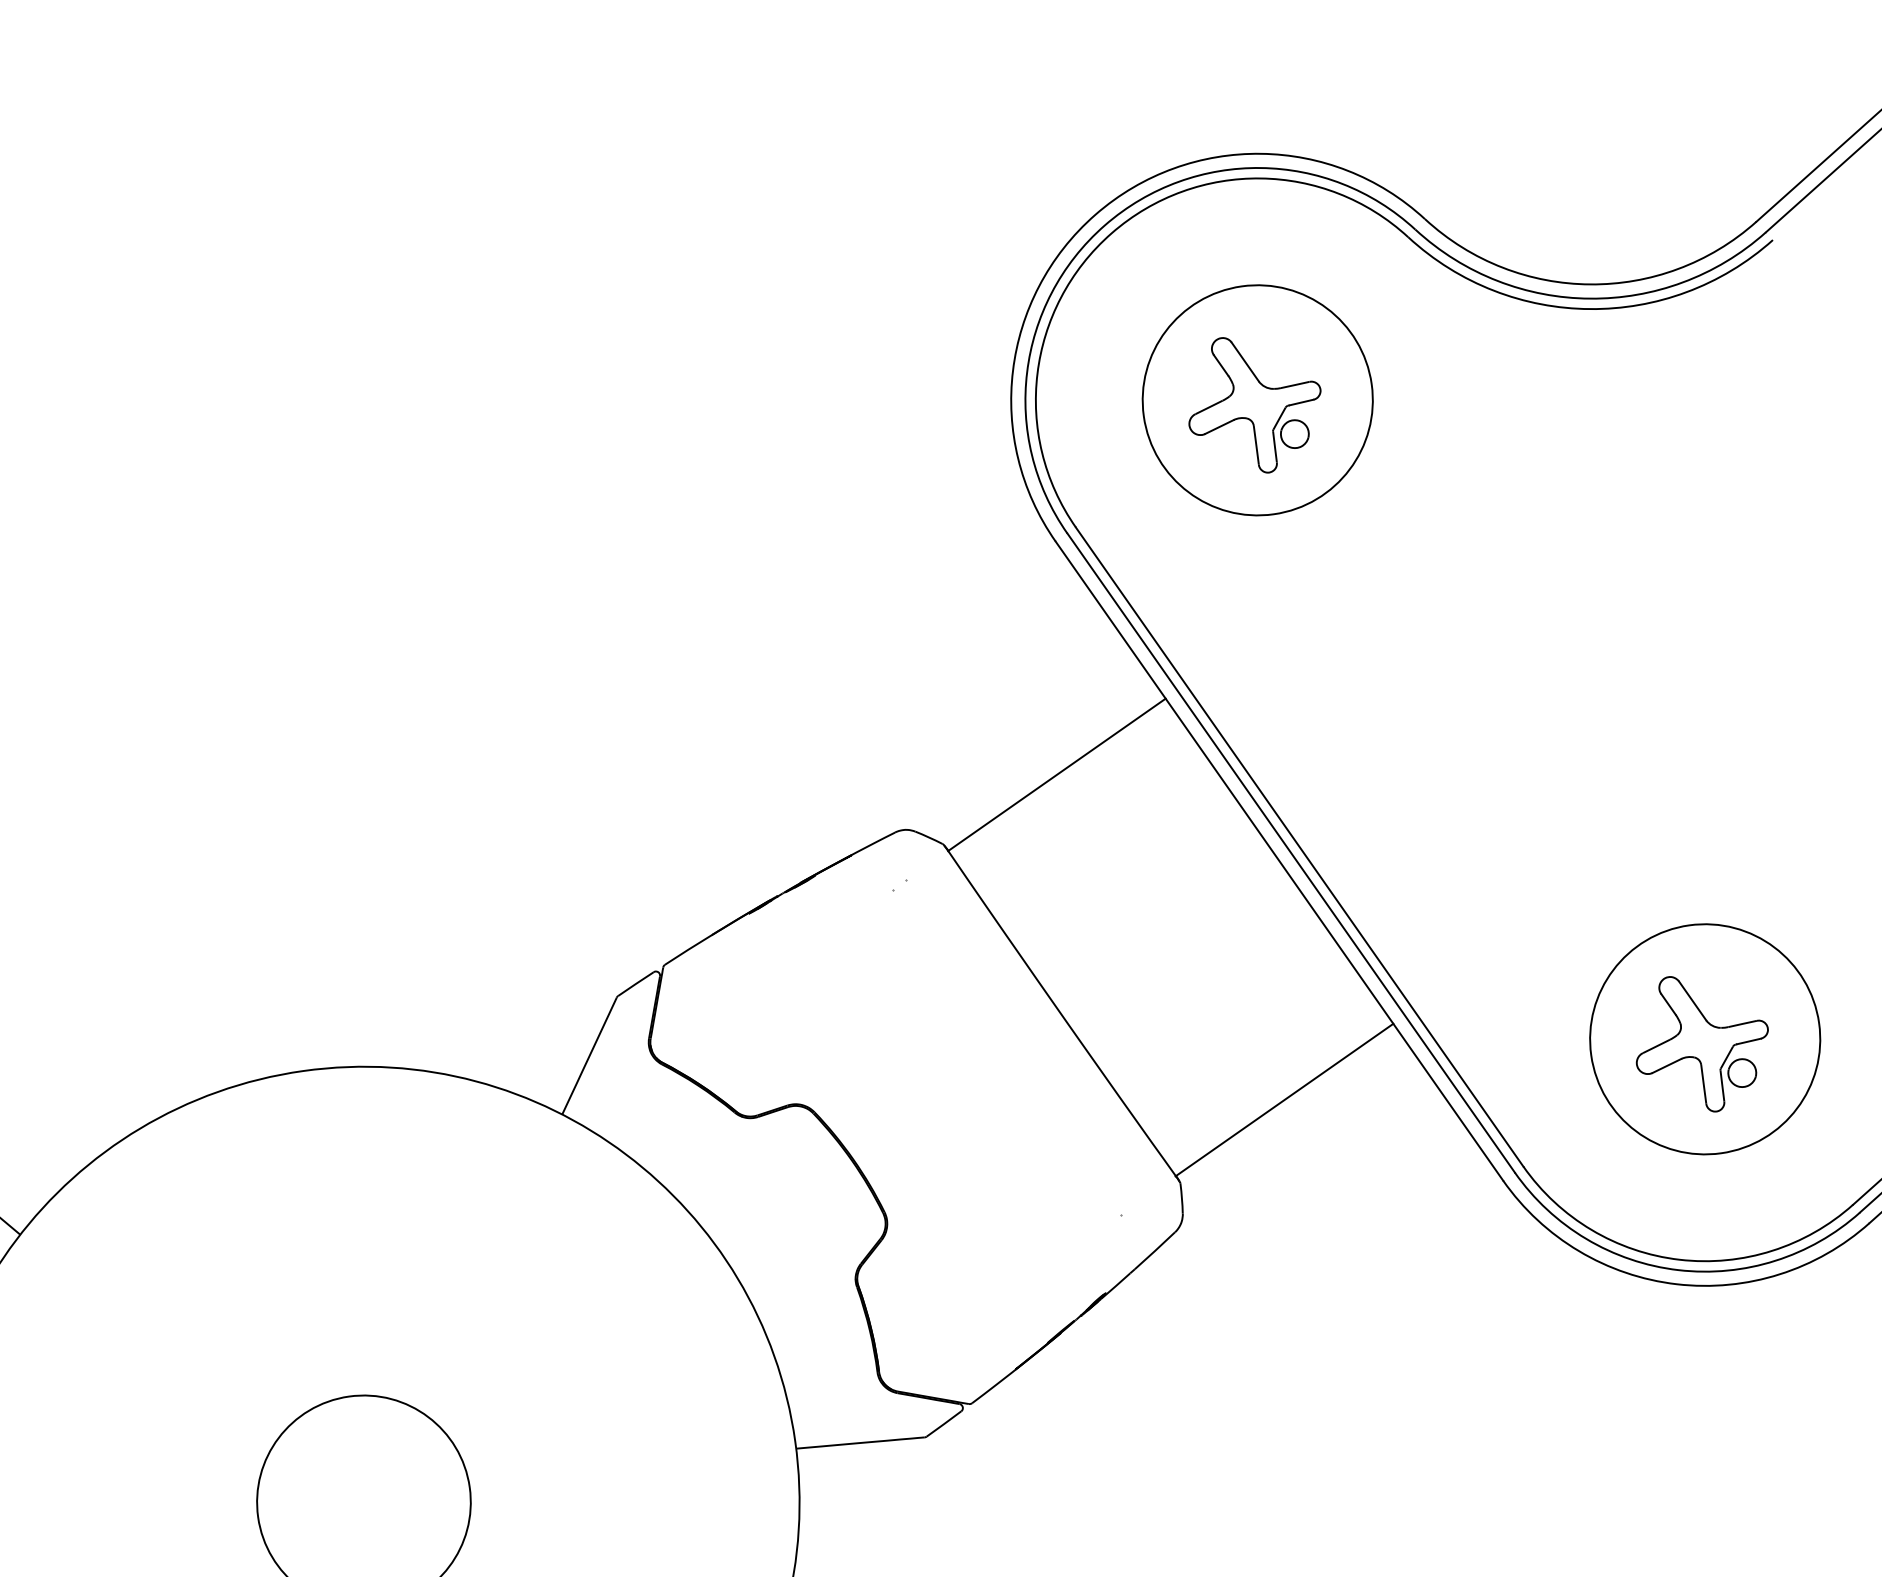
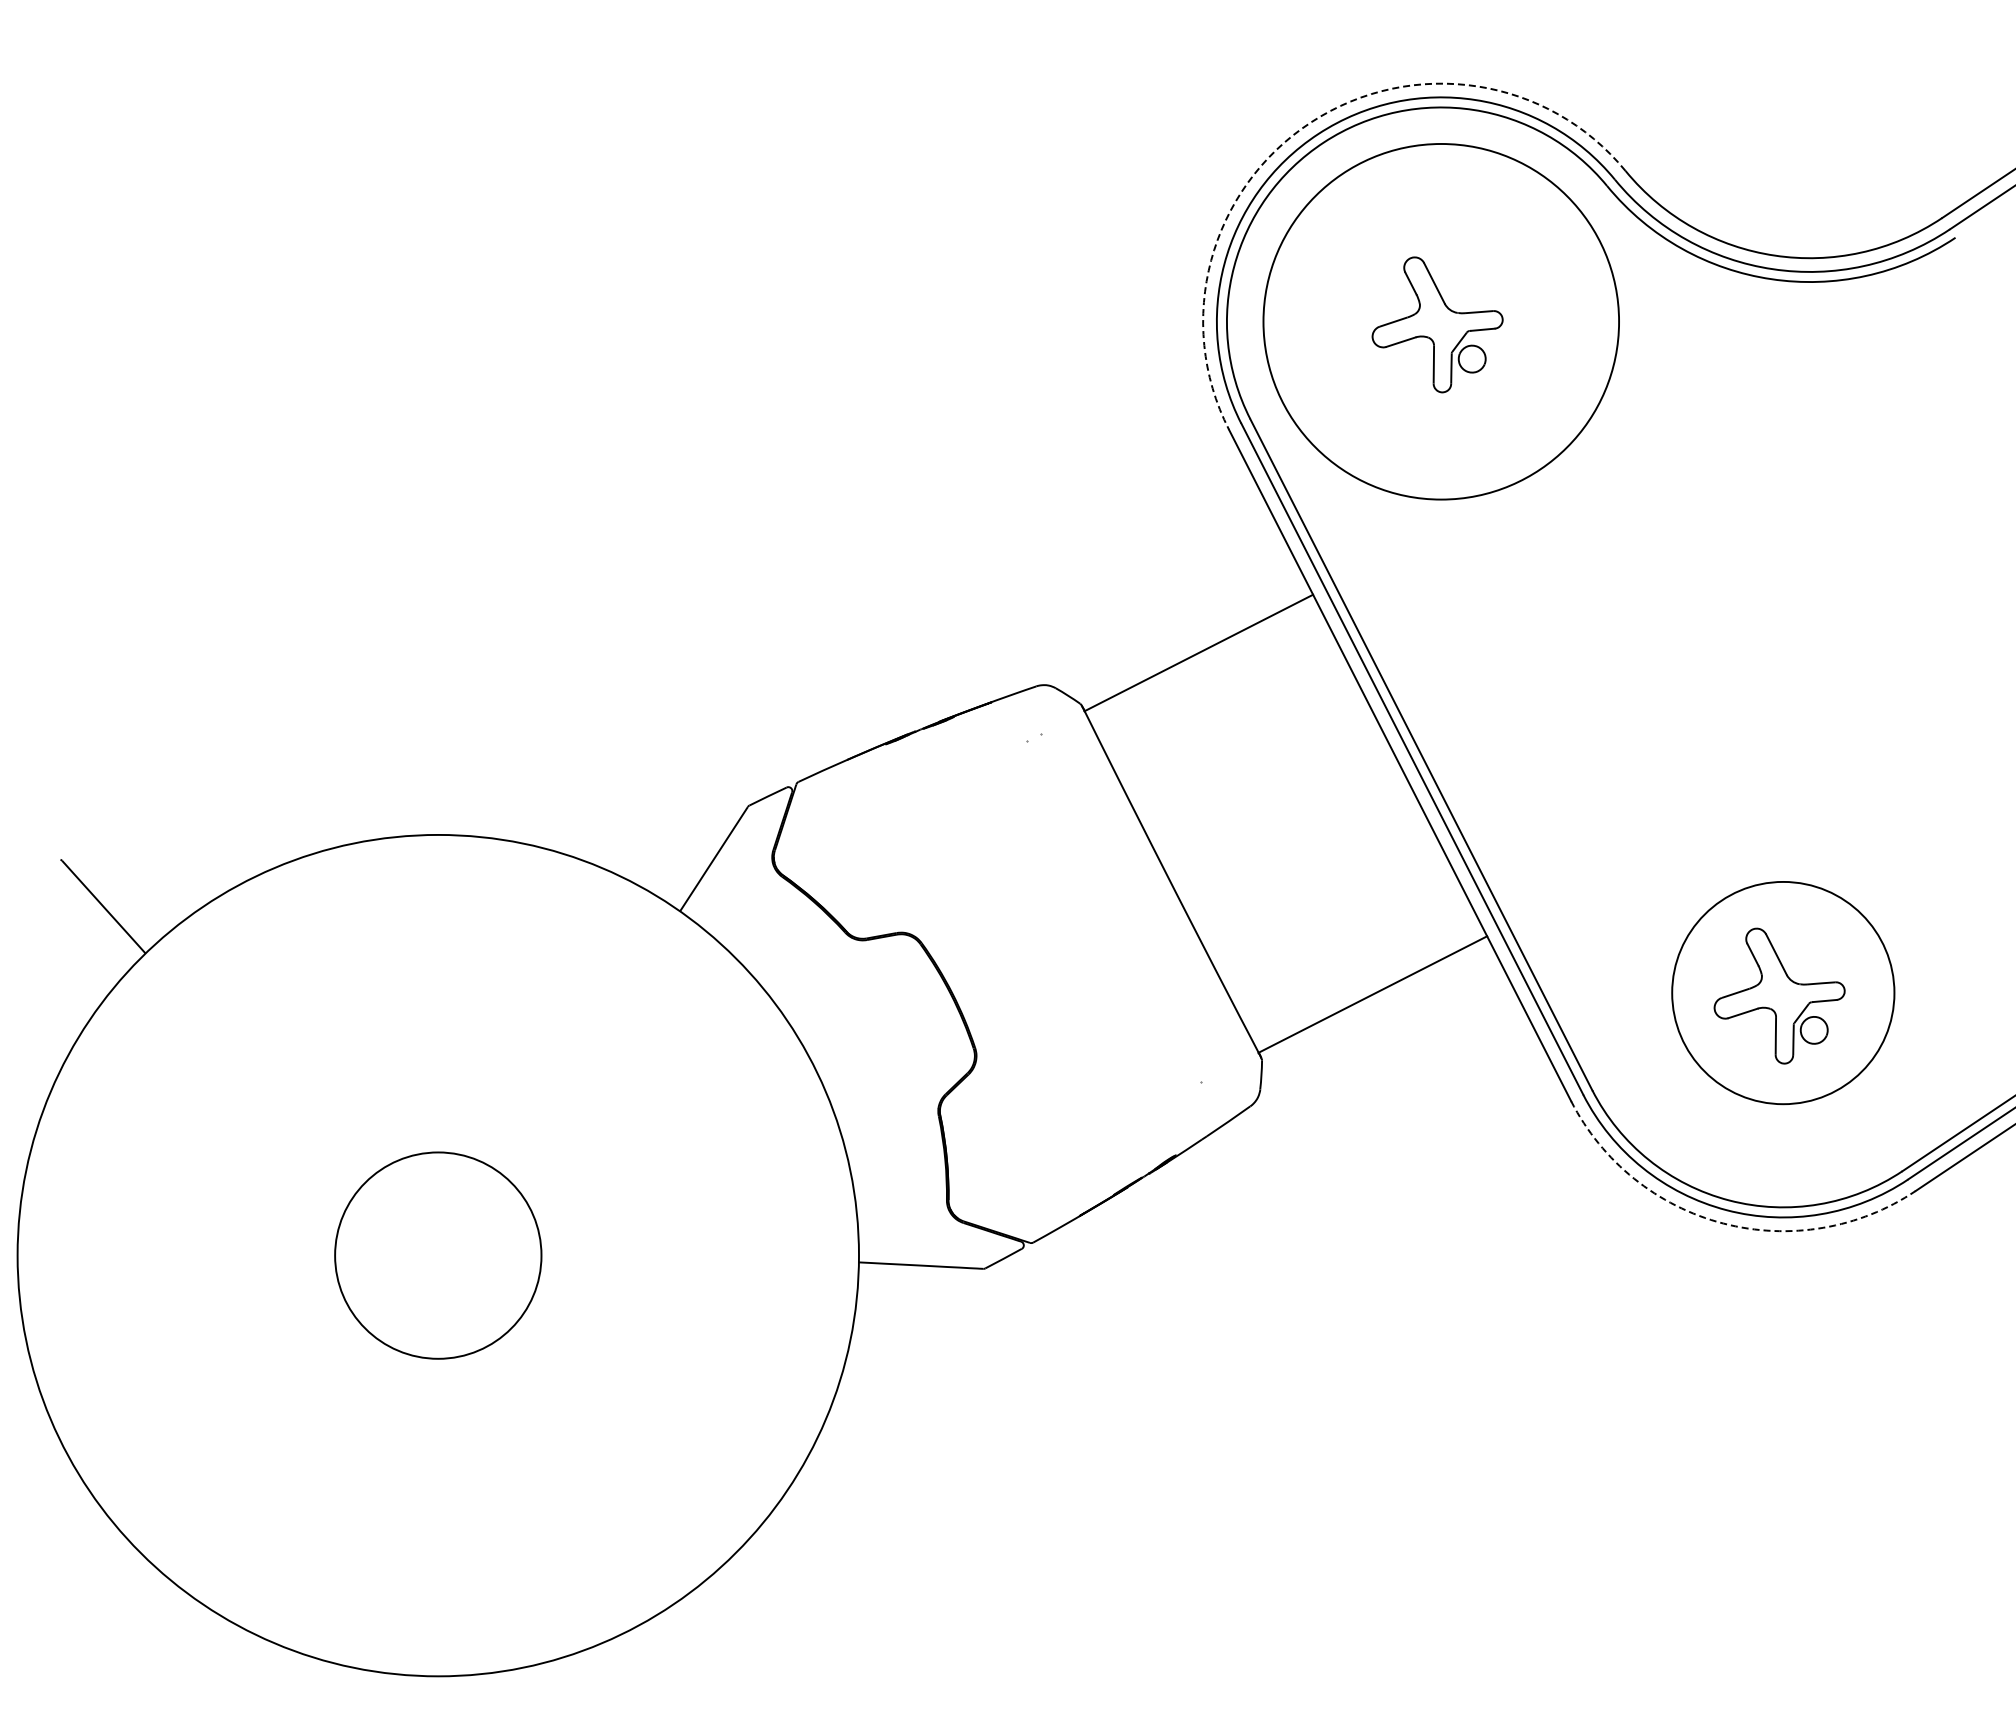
arc: (1095, 214) -> (1311, 122), solid -> dashed
circle: (1257, 400) -> (1441, 321), size x1.6
arc: (1677, 1284) -> (1723, 1223), solid -> dashed

